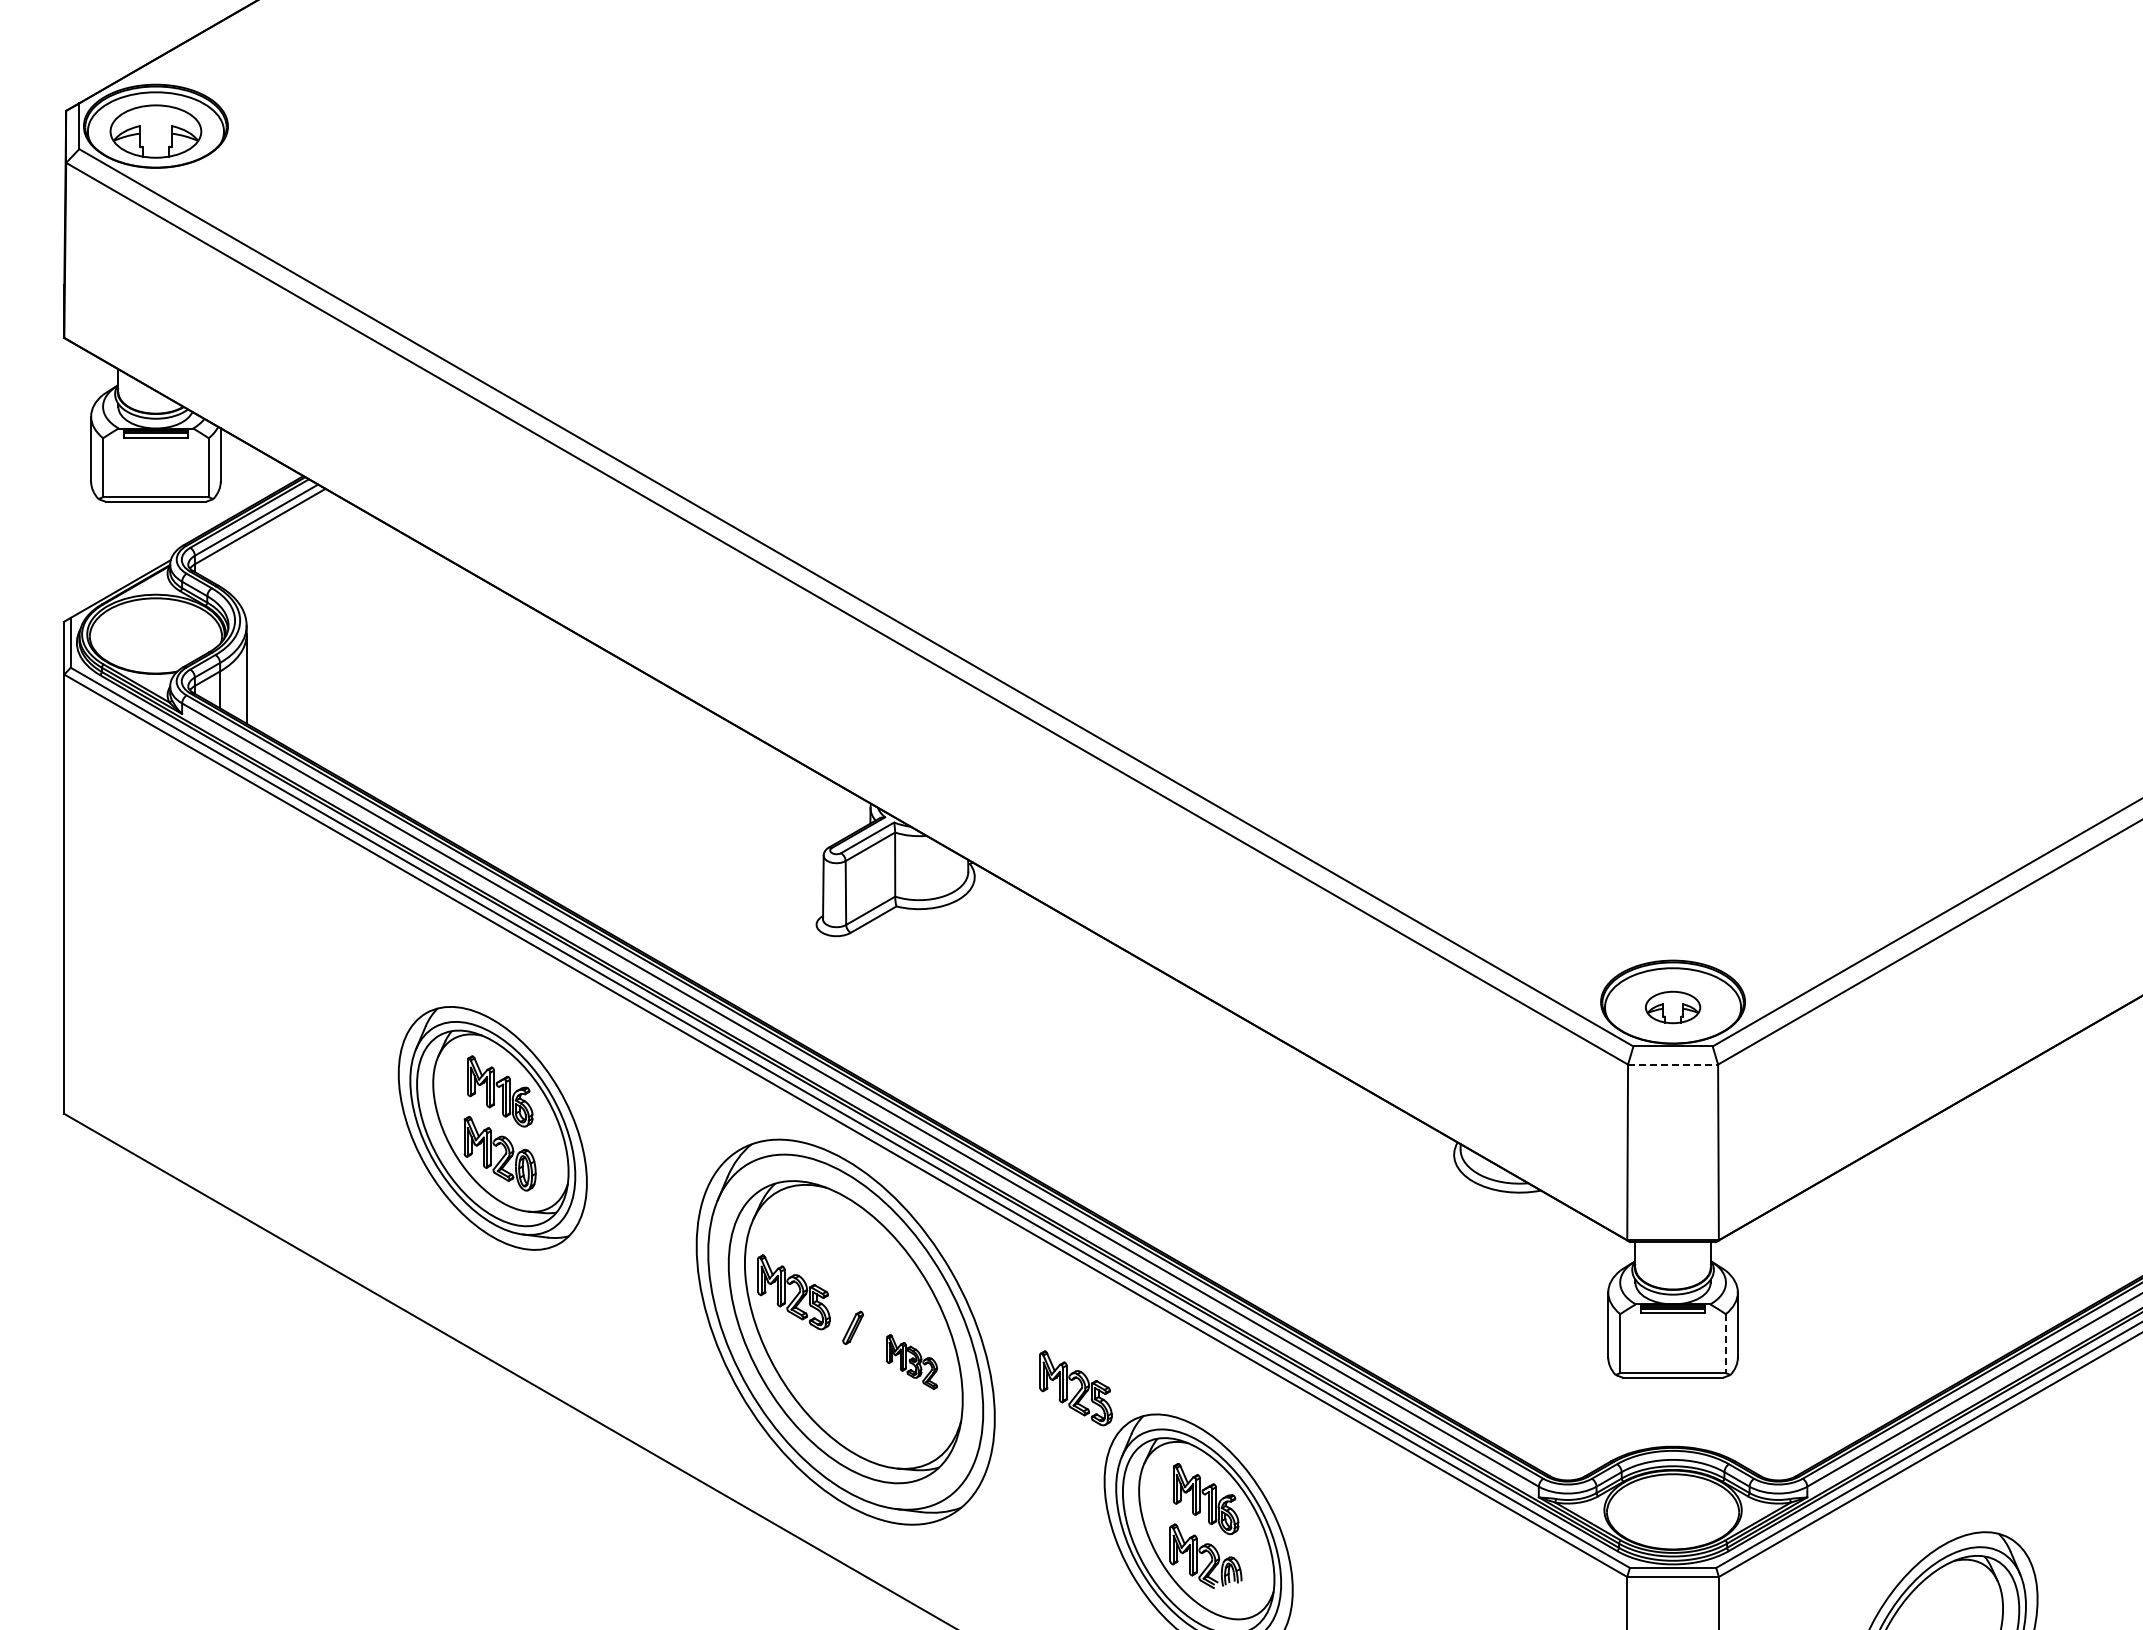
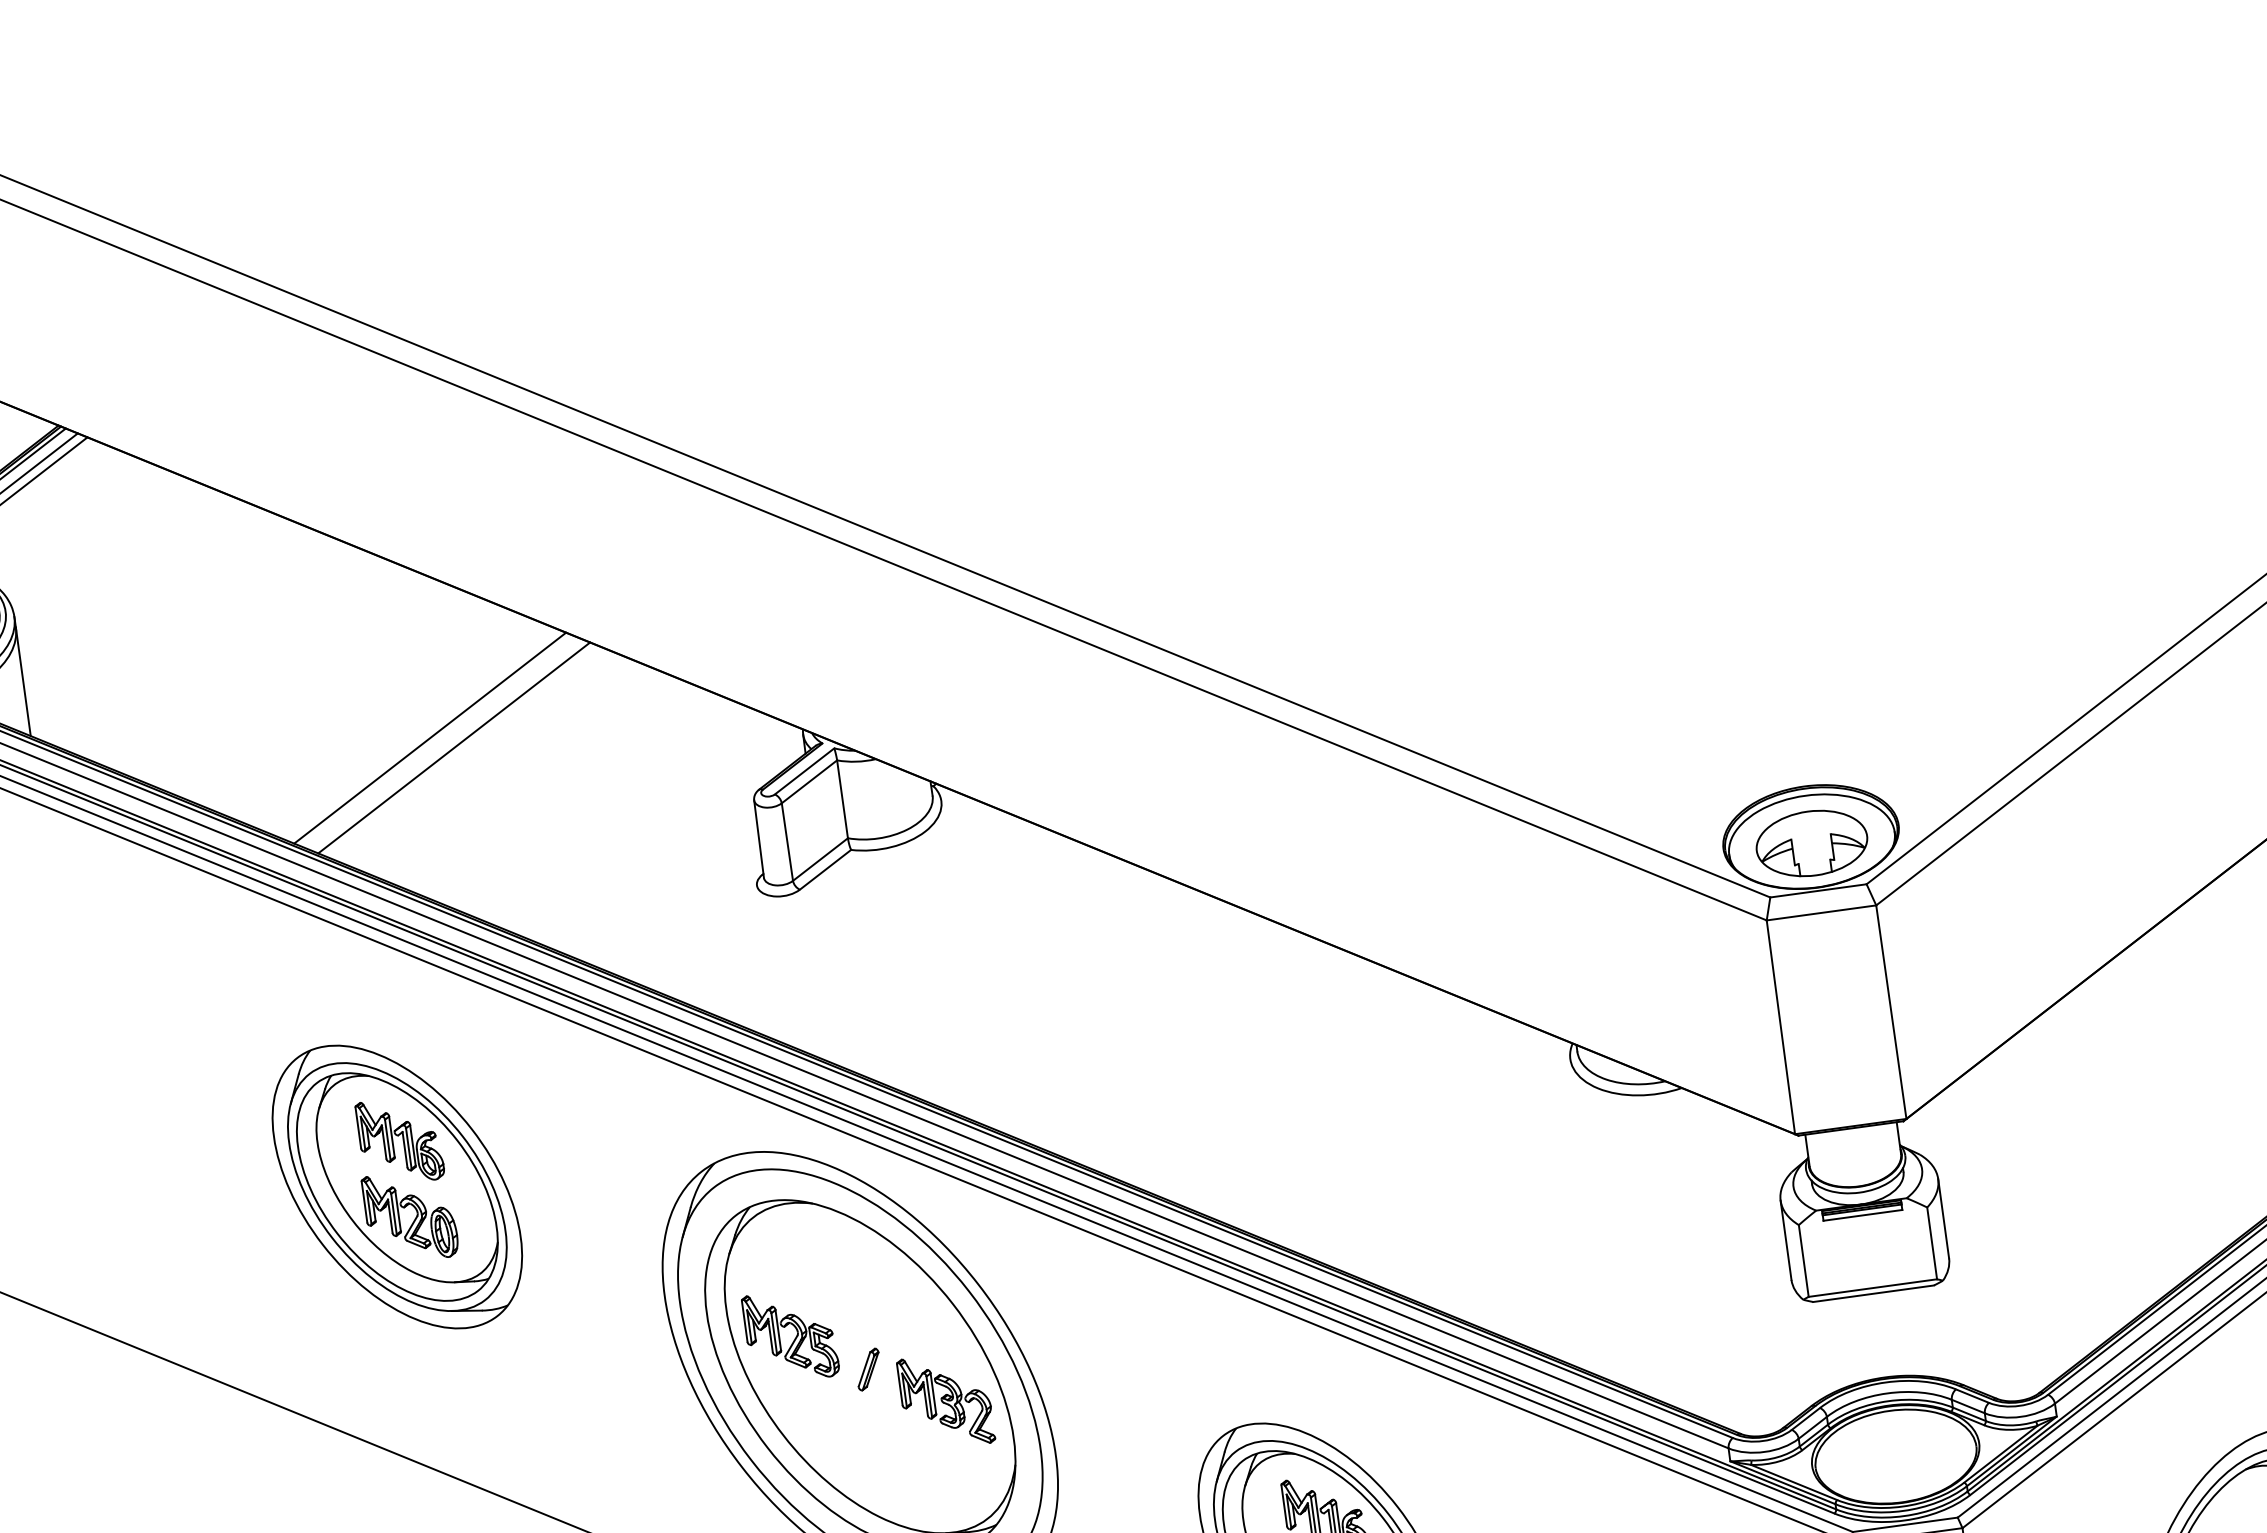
line: (568, 769) -> (429, 738), added
line: (586, 780) -> (453, 748), added
part: (1672, 1007) -> (1811, 843), size x1.67
line: (1673, 1064) -> (1821, 912), dashed -> solid
line: (1725, 1343) -> (1931, 1243), dashed -> solid
part: (911, 1361) -> (945, 1400), size x1.43
part: (1075, 1388) -> (1148, 1406), removed

